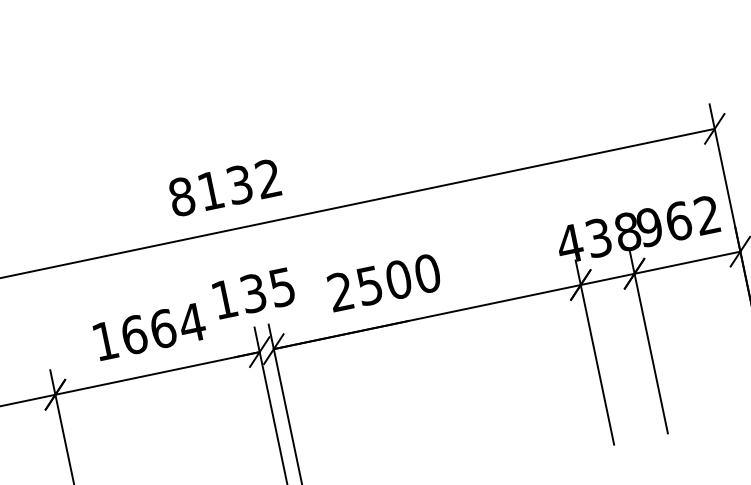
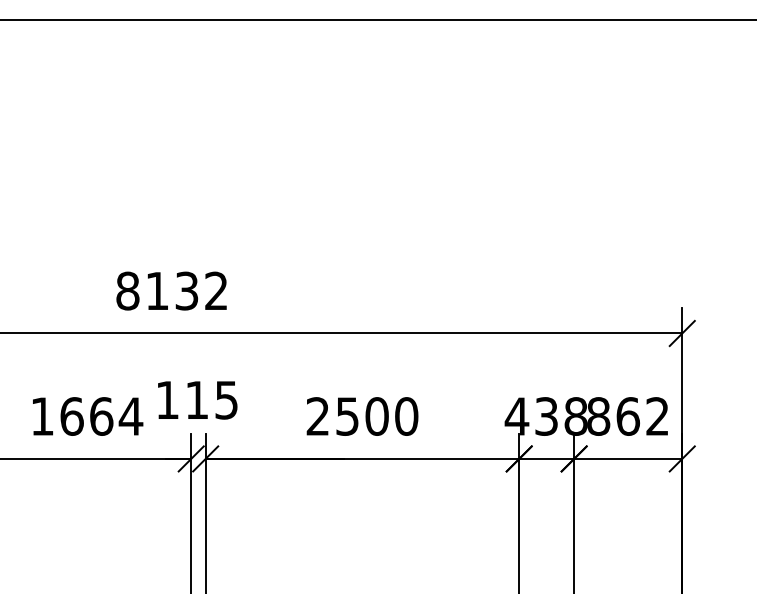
text: (224, 187) -> (171, 290), moved
text: (649, 227) -> (598, 416), 962 -> 862
text: (384, 282) -> (362, 416), moved
text: (253, 292) -> (197, 399), 135 -> 115

